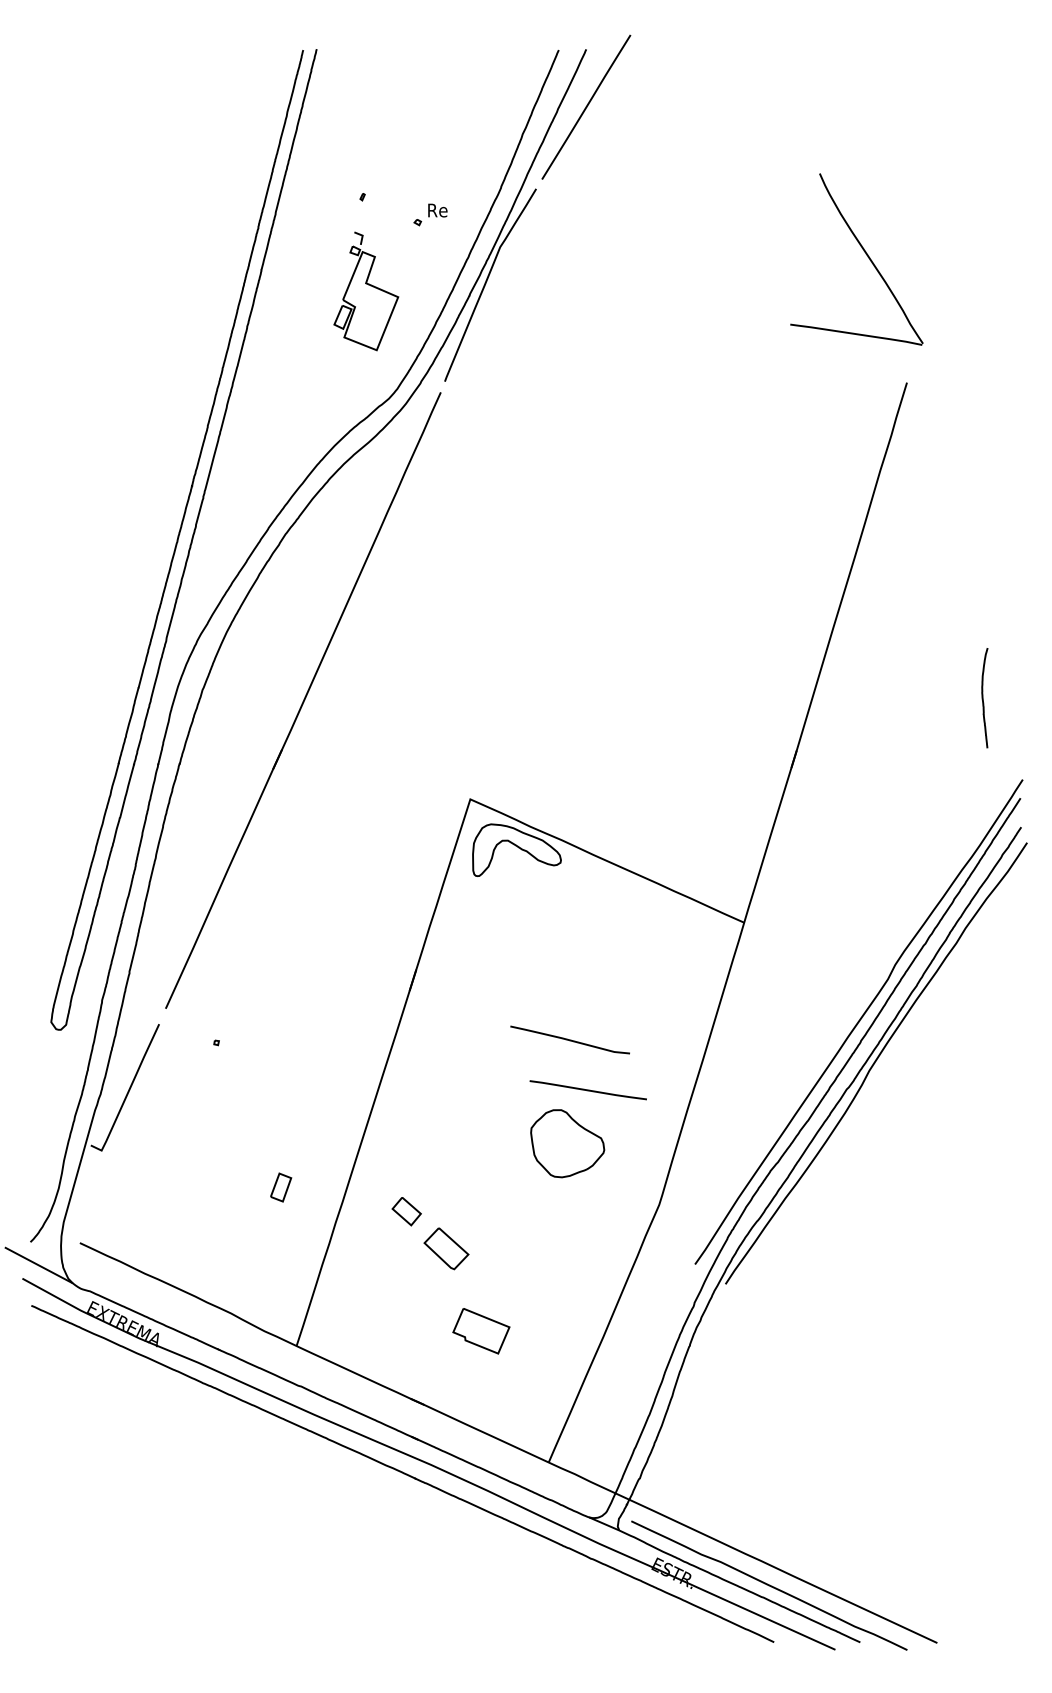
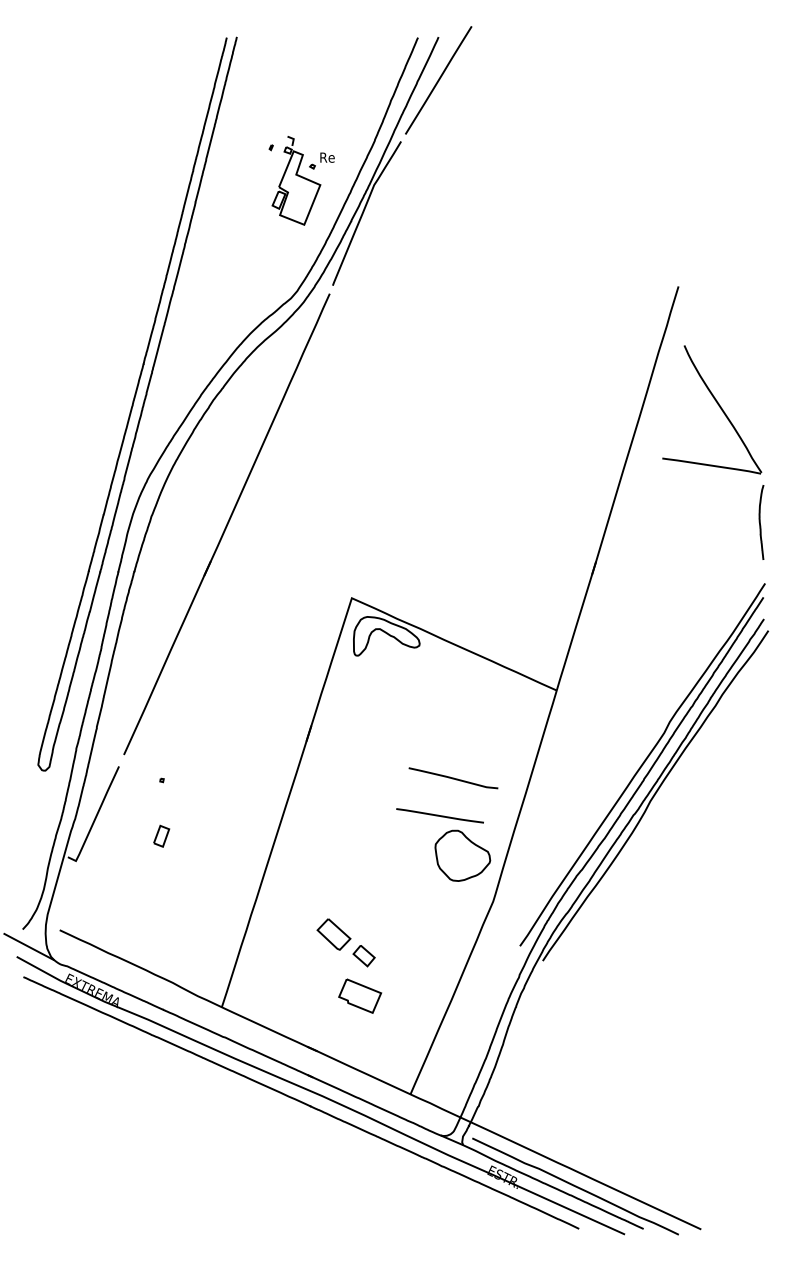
part: (865, 254) -> (718, 406), moved
part: (366, 291) -> (296, 180), moved
curve: (983, 698) -> (760, 522), moved
curve: (569, 1039) -> (452, 777), moved
part: (567, 1143) -> (462, 855), moved
part: (281, 1187) -> (161, 836), moved
part: (406, 1211) -> (363, 955), moved

